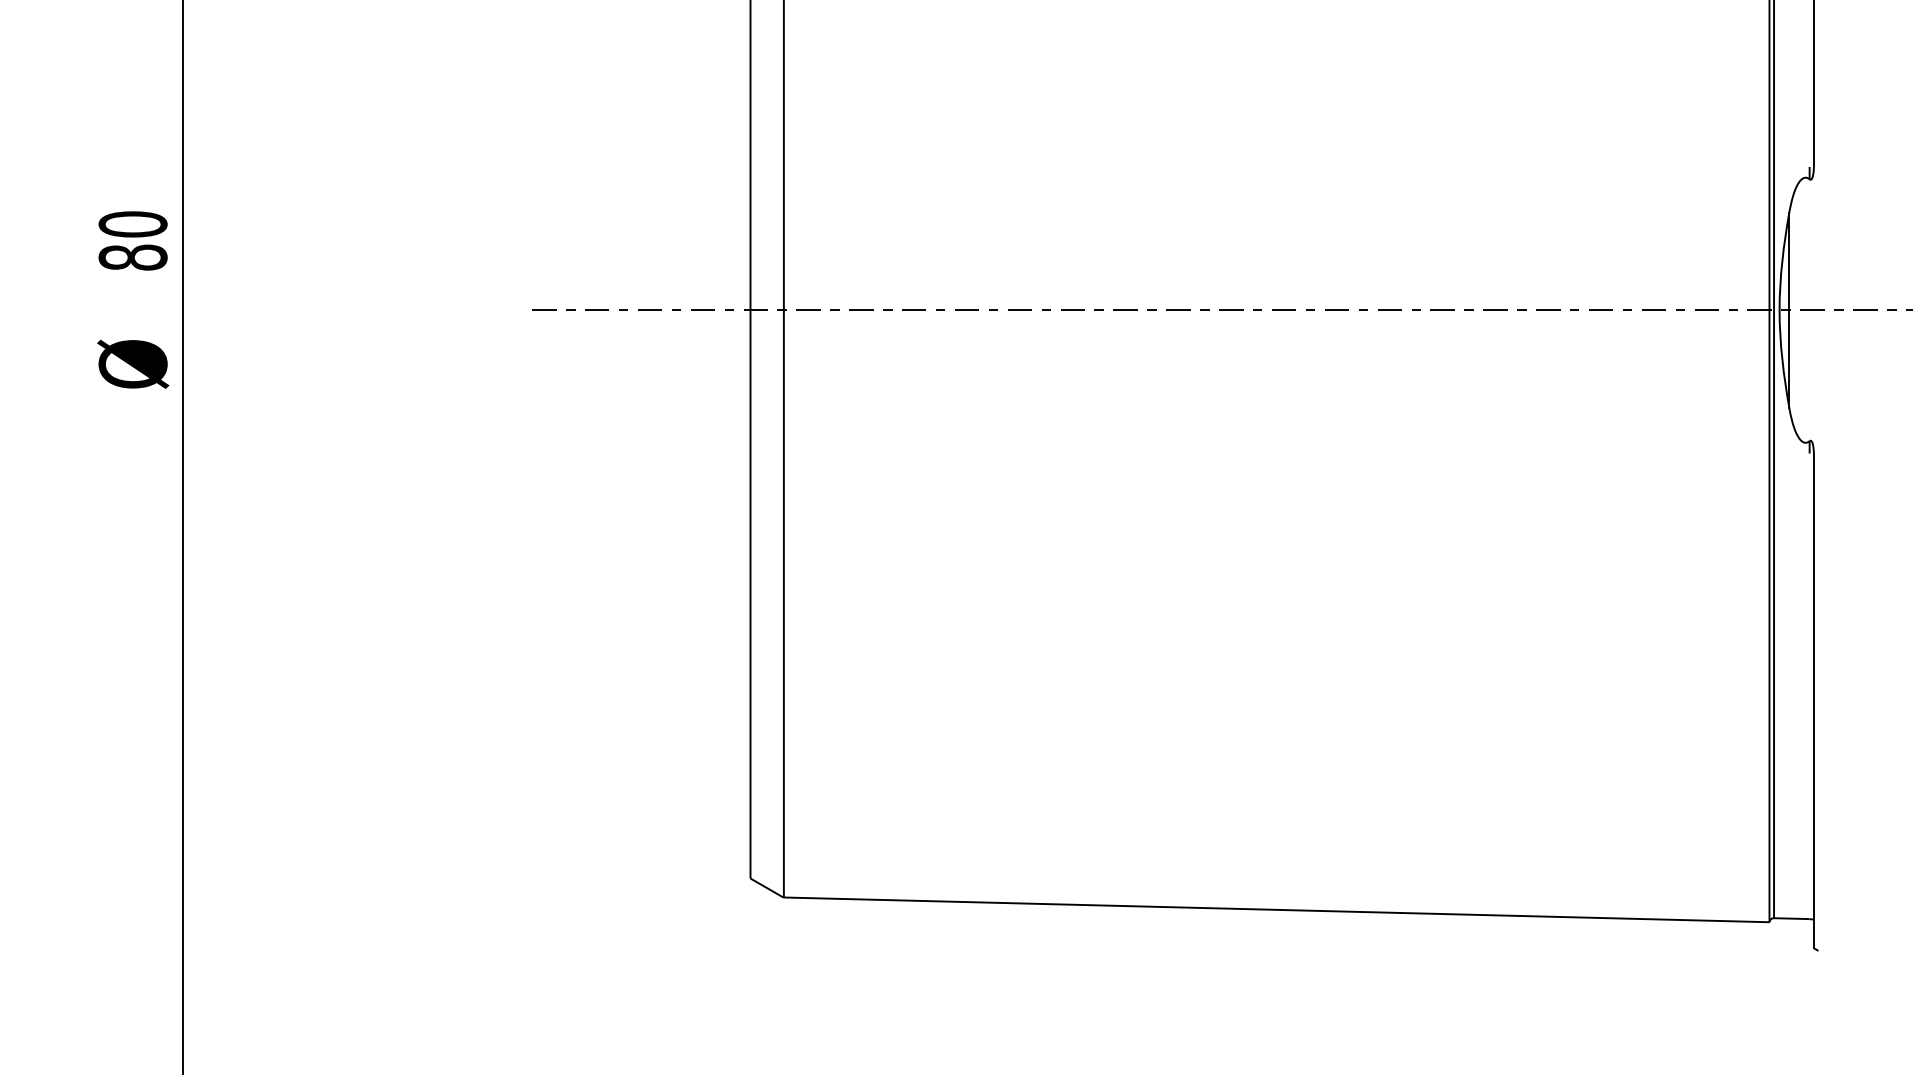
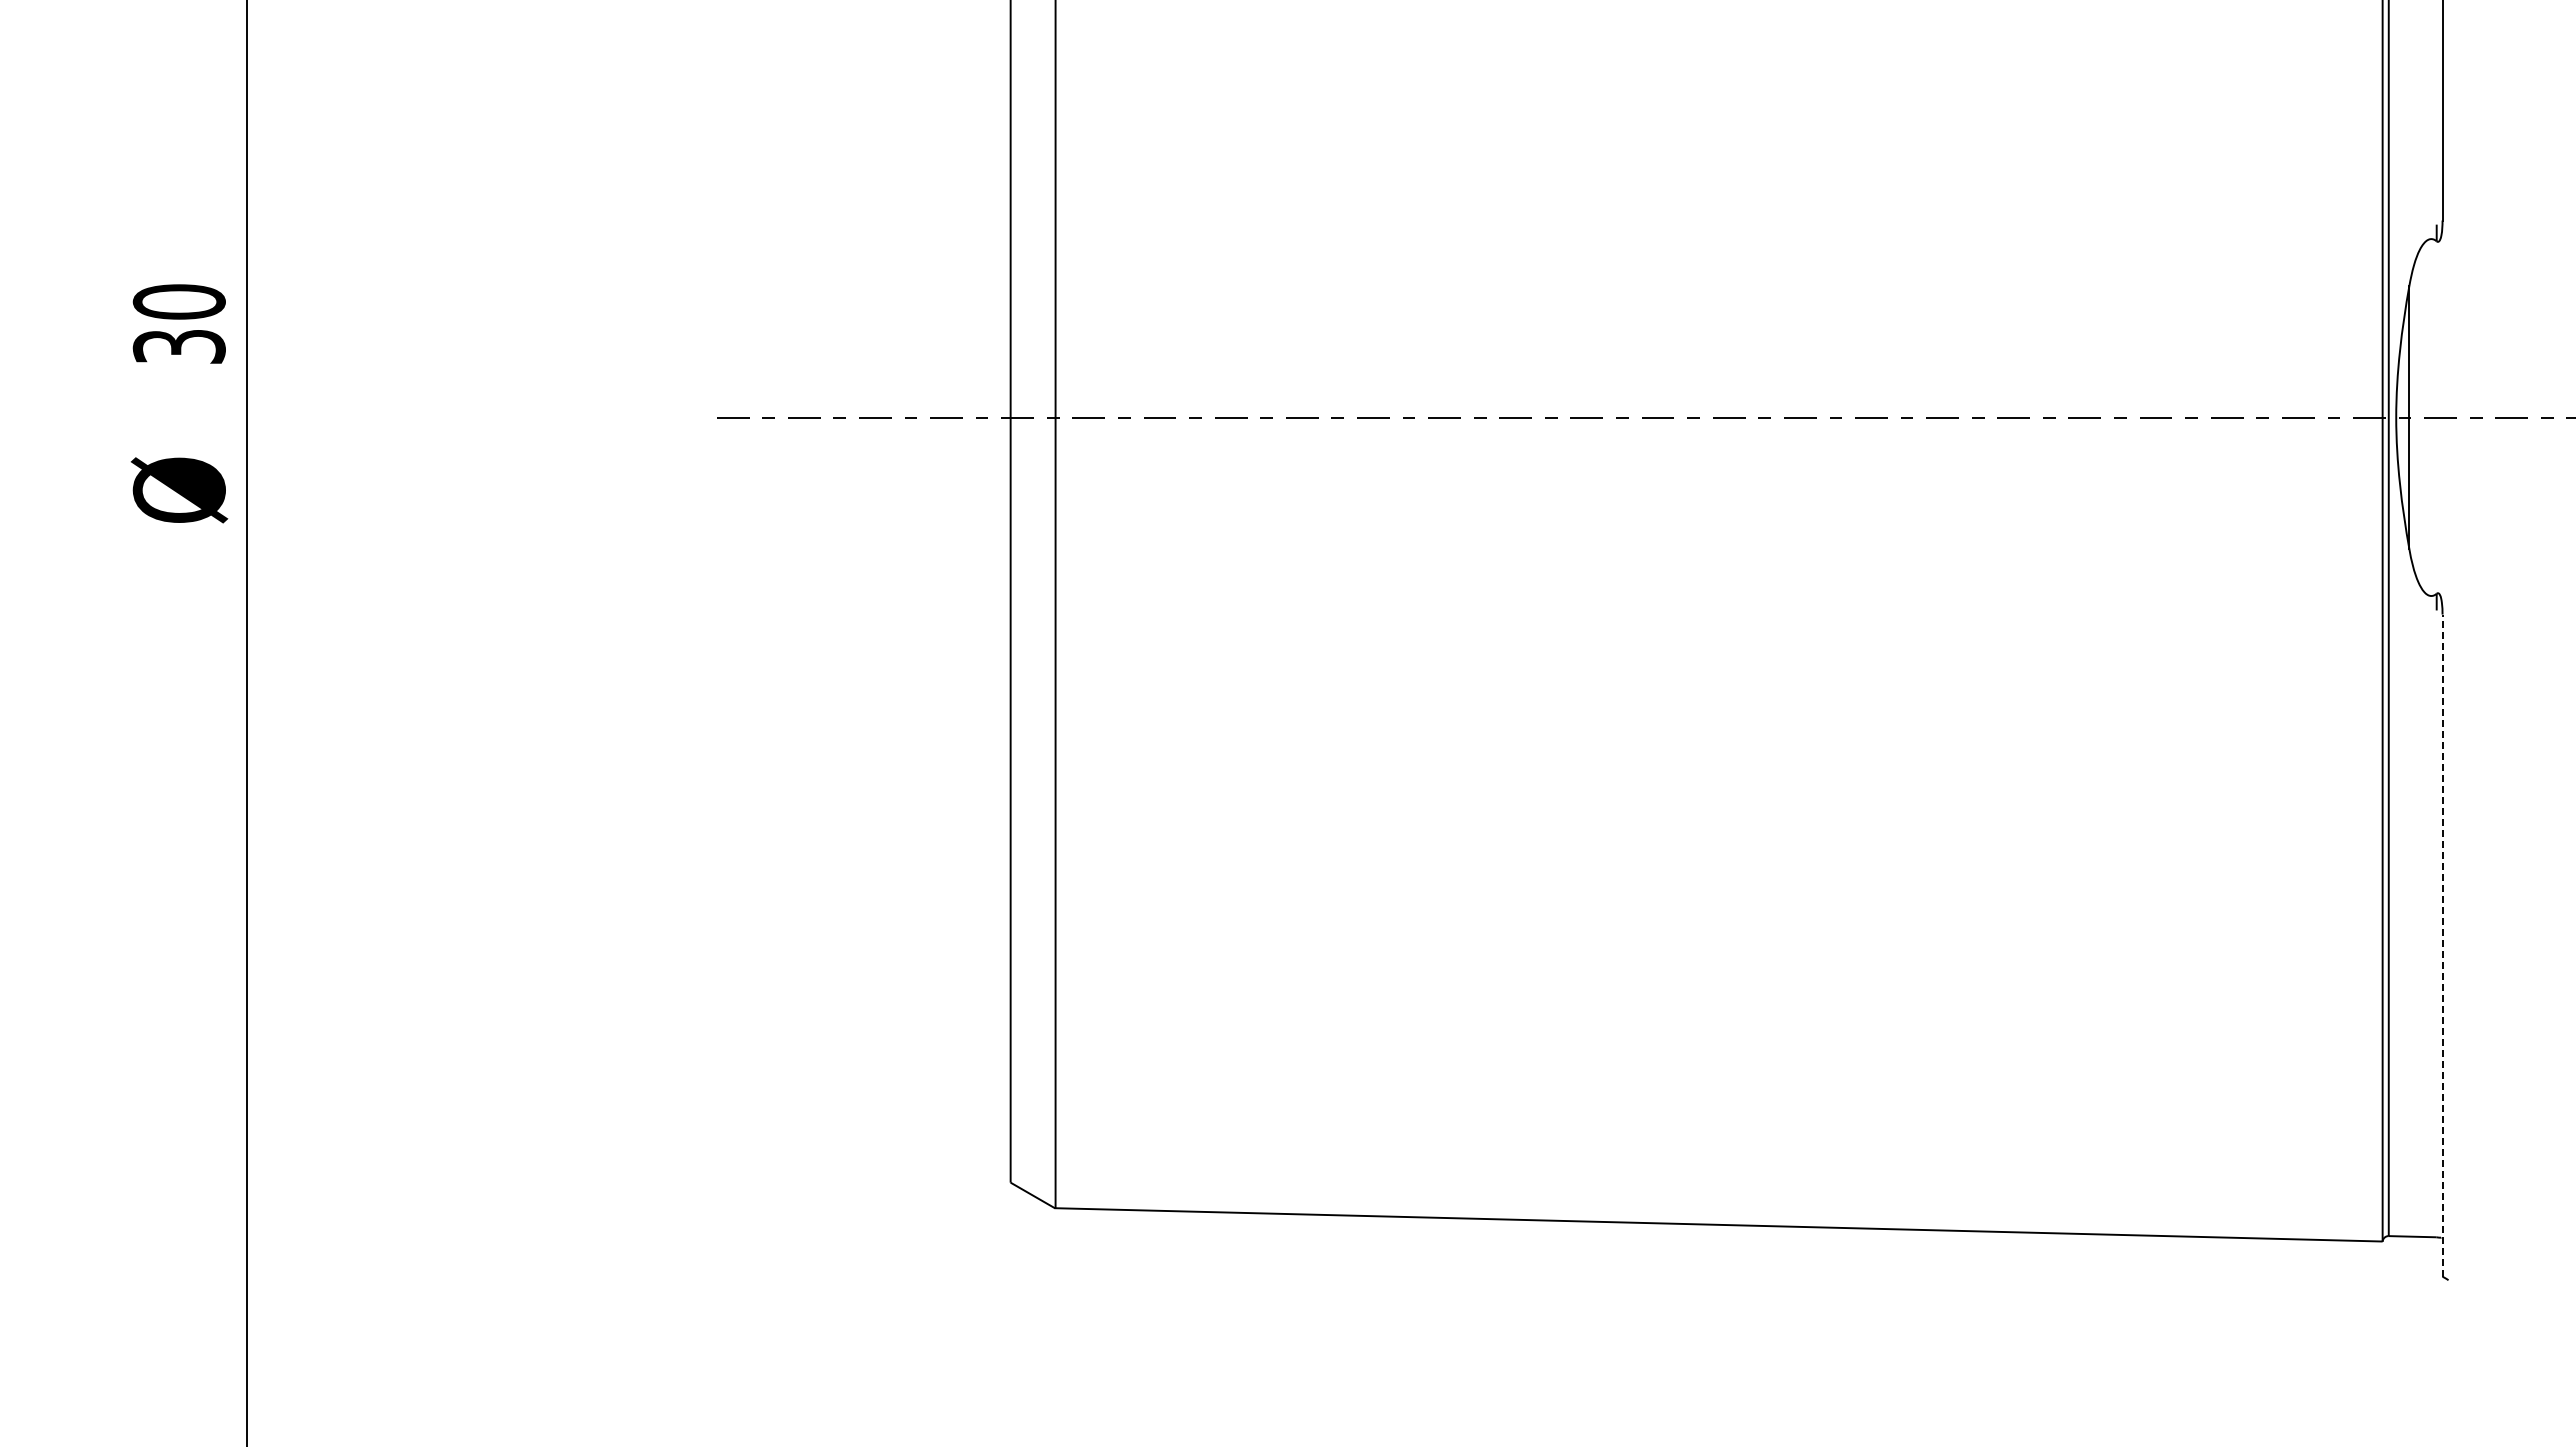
text: (132, 257) -> (178, 346), 80 -> 30
line: (1813, 702) -> (2442, 945), solid -> dashed

